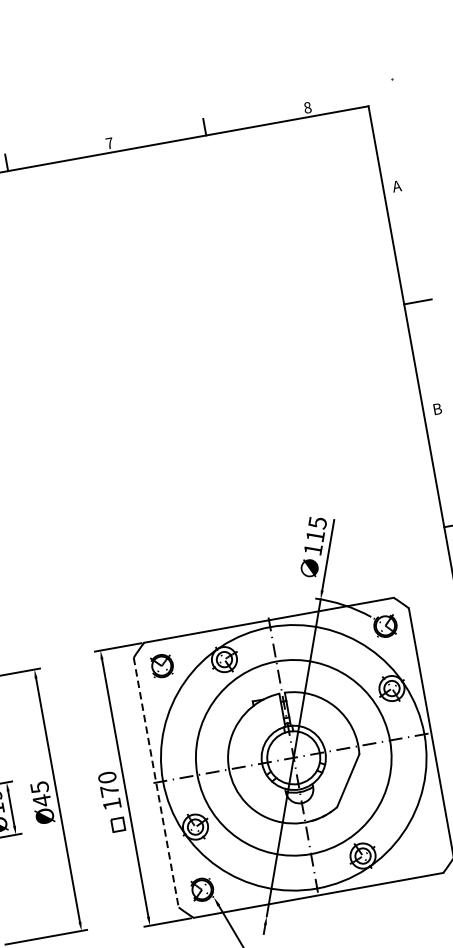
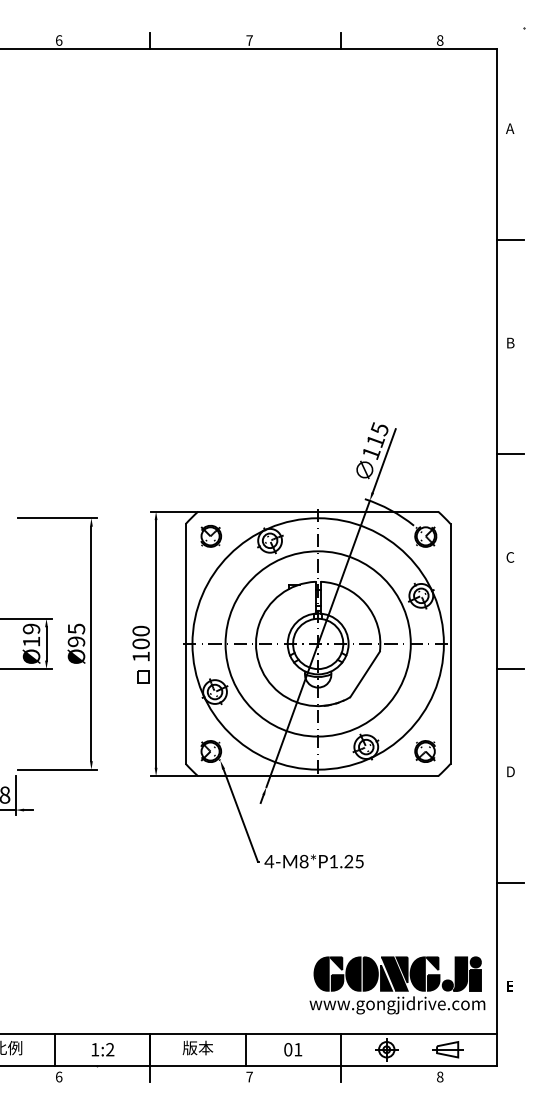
line: (155, 783) -> (185, 644), dashed -> solid
text: (108, 790) -> (140, 643), 170 -> 100
text: (42, 800) -> (76, 641), Ø45 -> Ø95
part: (424, 849) -> (424, 751), added

